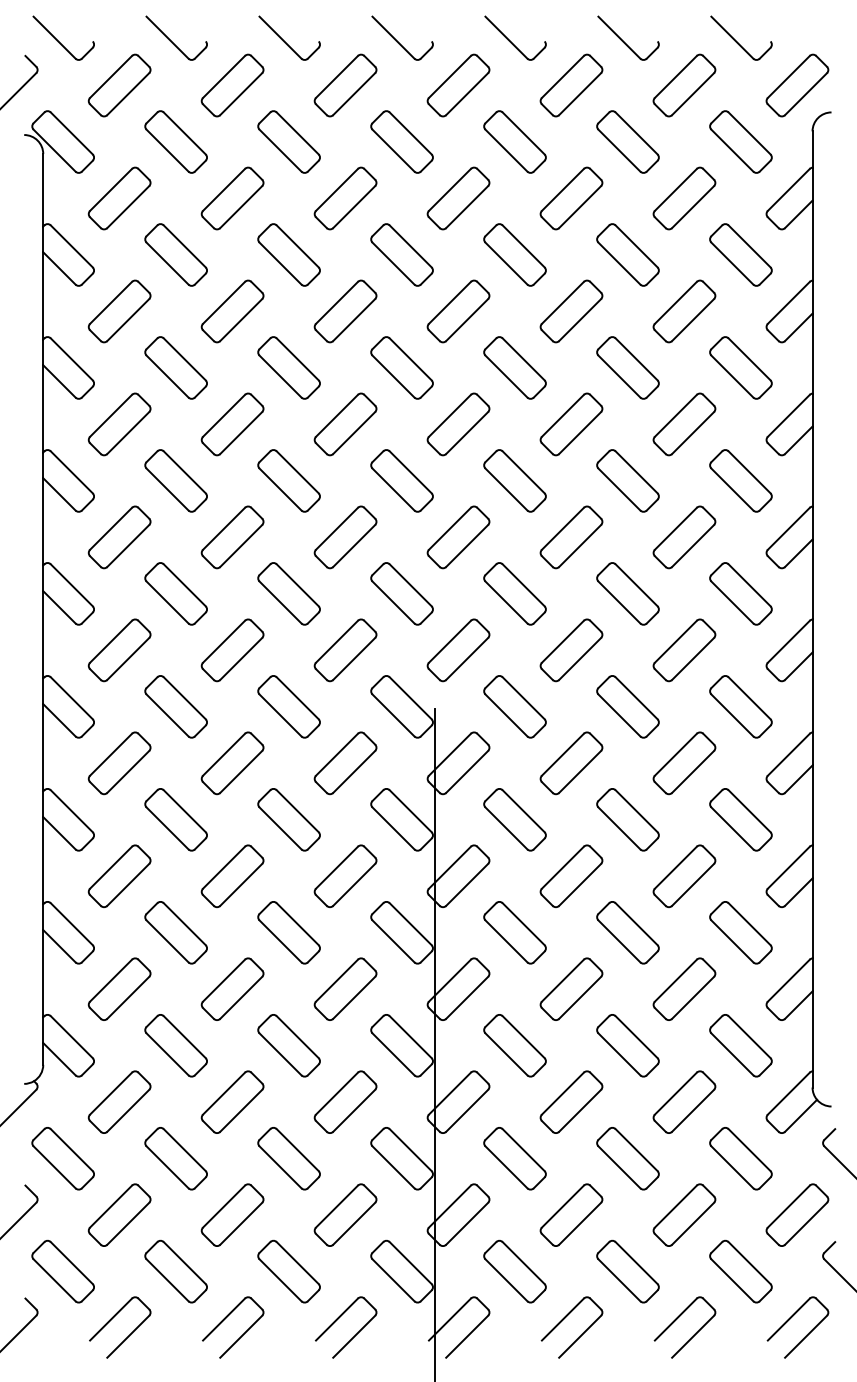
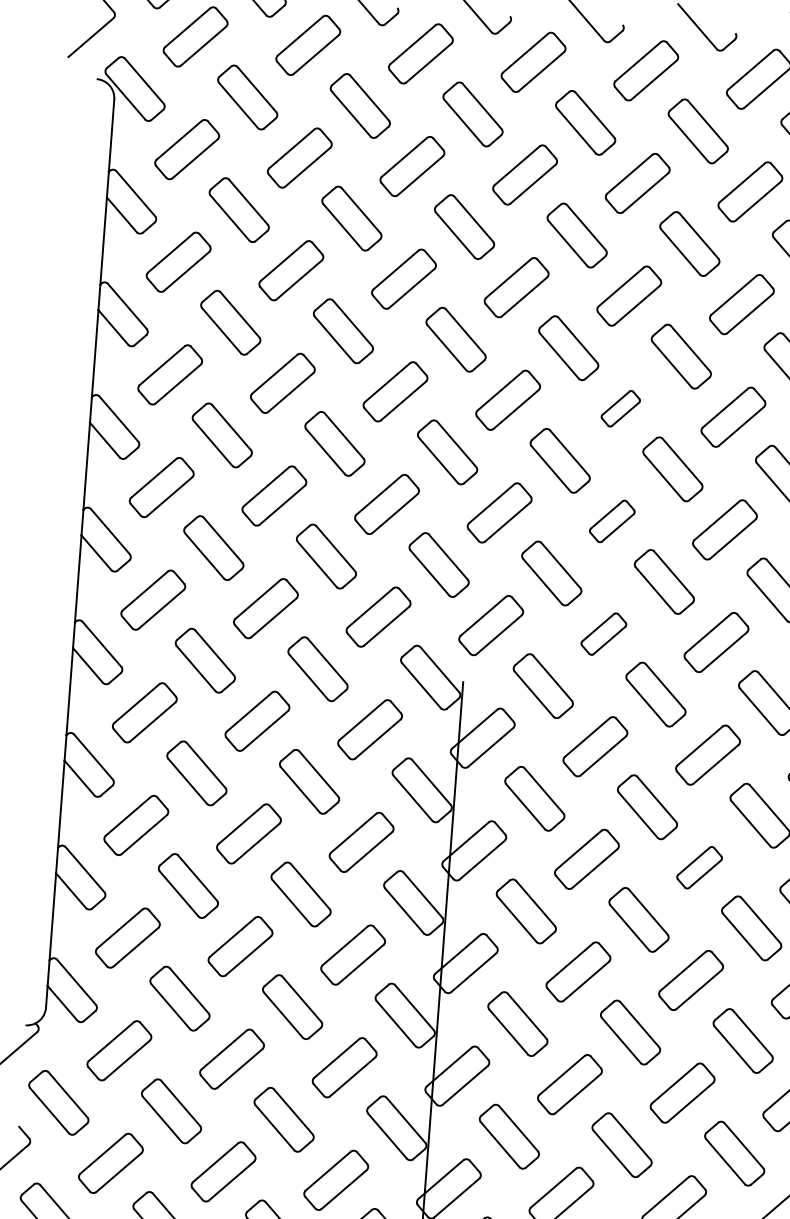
part: (571, 424) -> (620, 408), size x0.6
part: (571, 537) -> (612, 521), size x0.7
part: (571, 650) -> (603, 634), size x0.7
part: (684, 875) -> (699, 867), size x0.7

